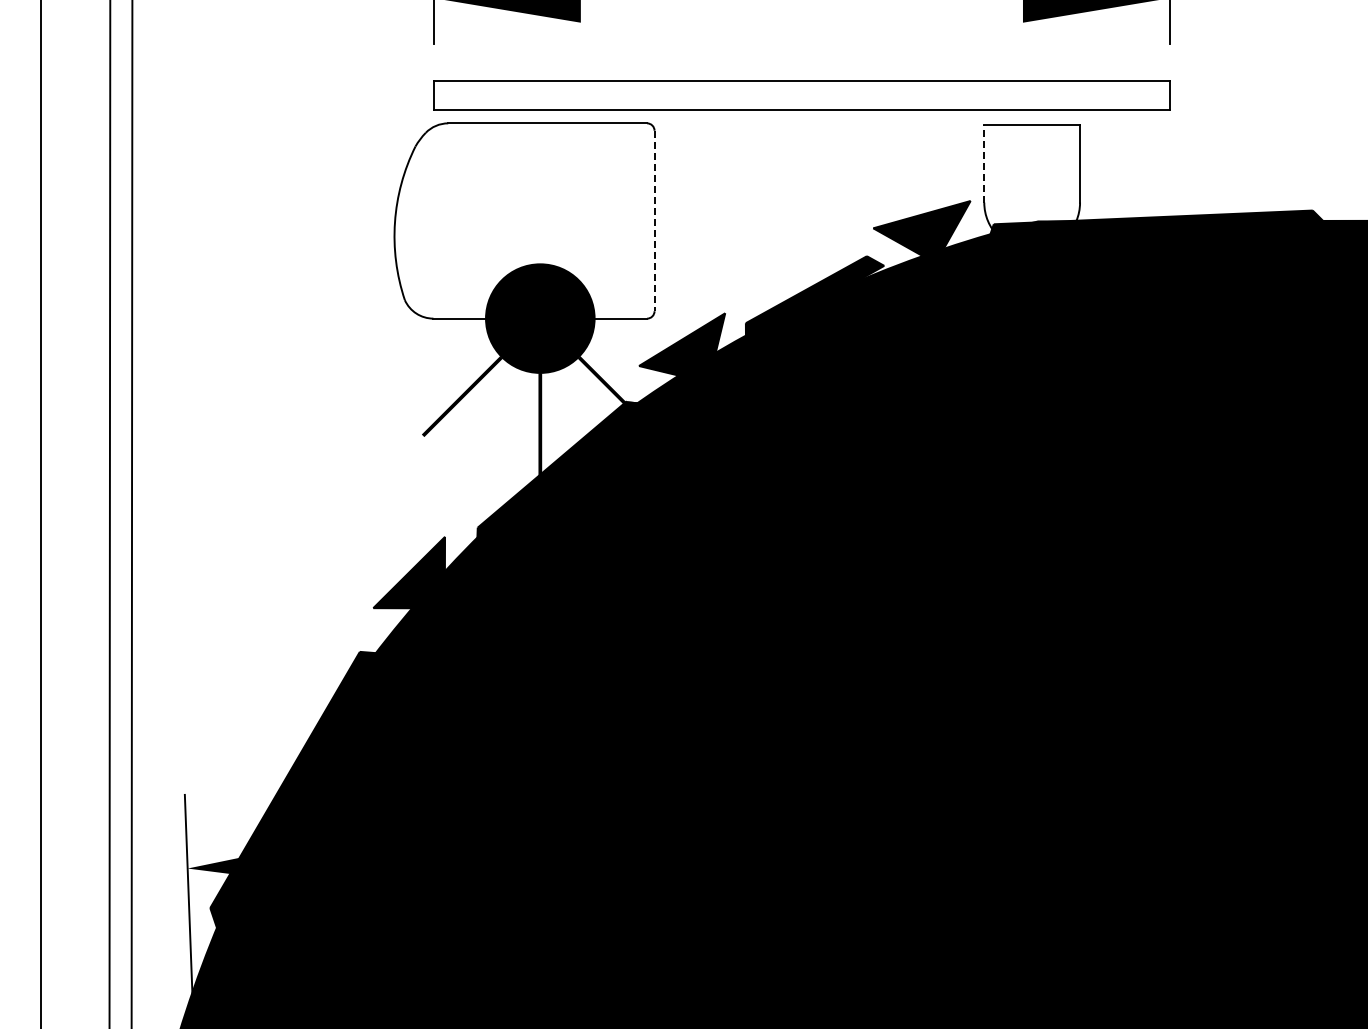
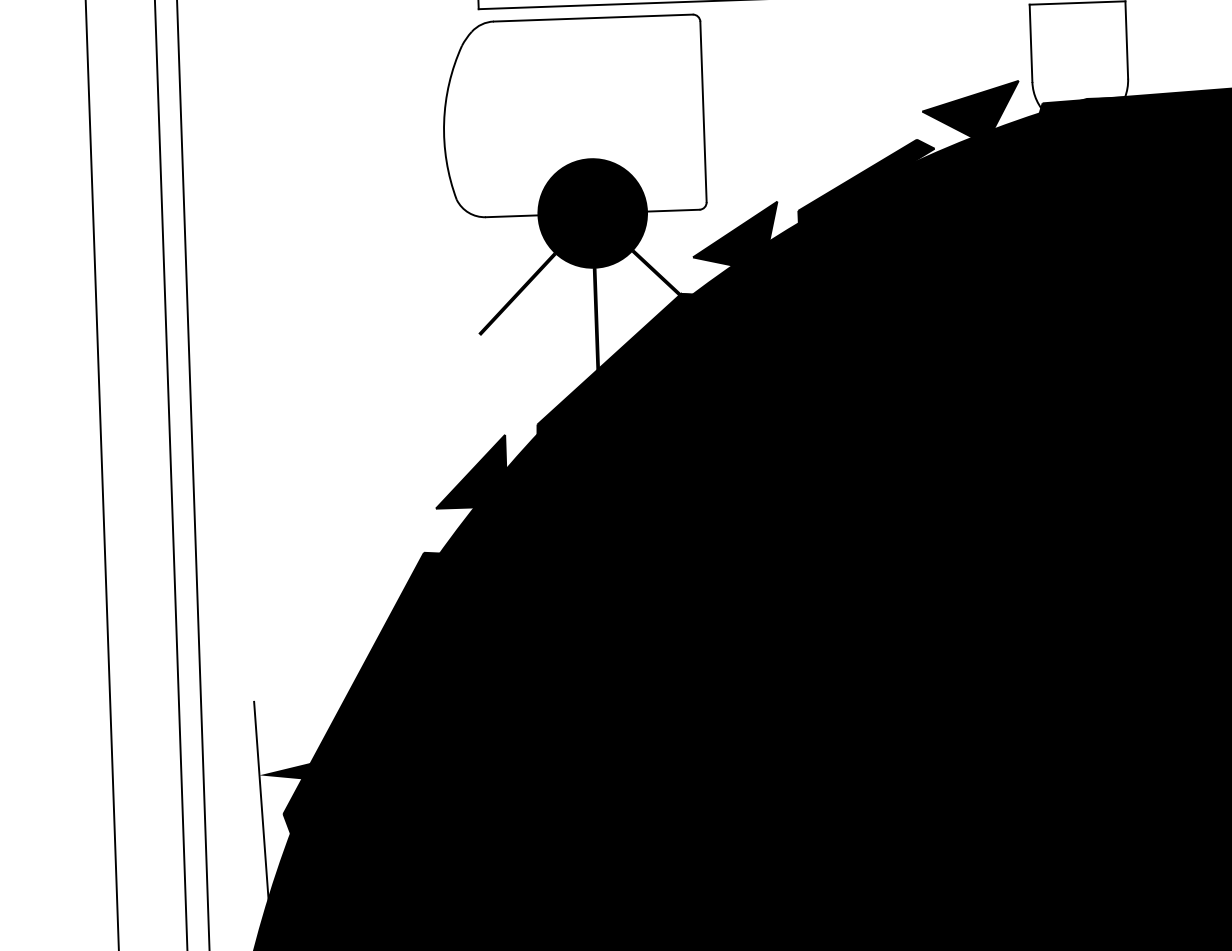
line: (984, 163) -> (1031, 42), dashed -> solid
line: (654, 221) -> (703, 112), dashed -> solid

